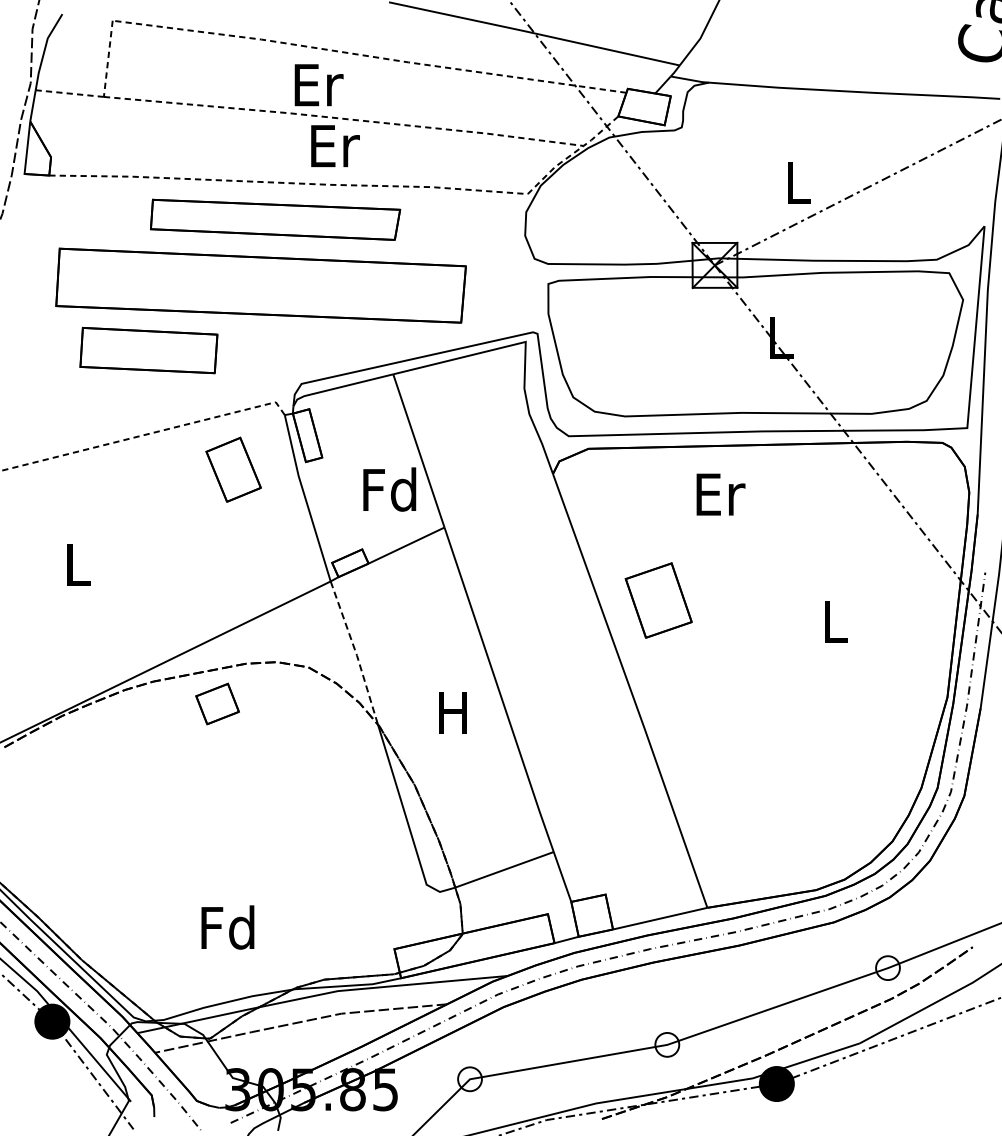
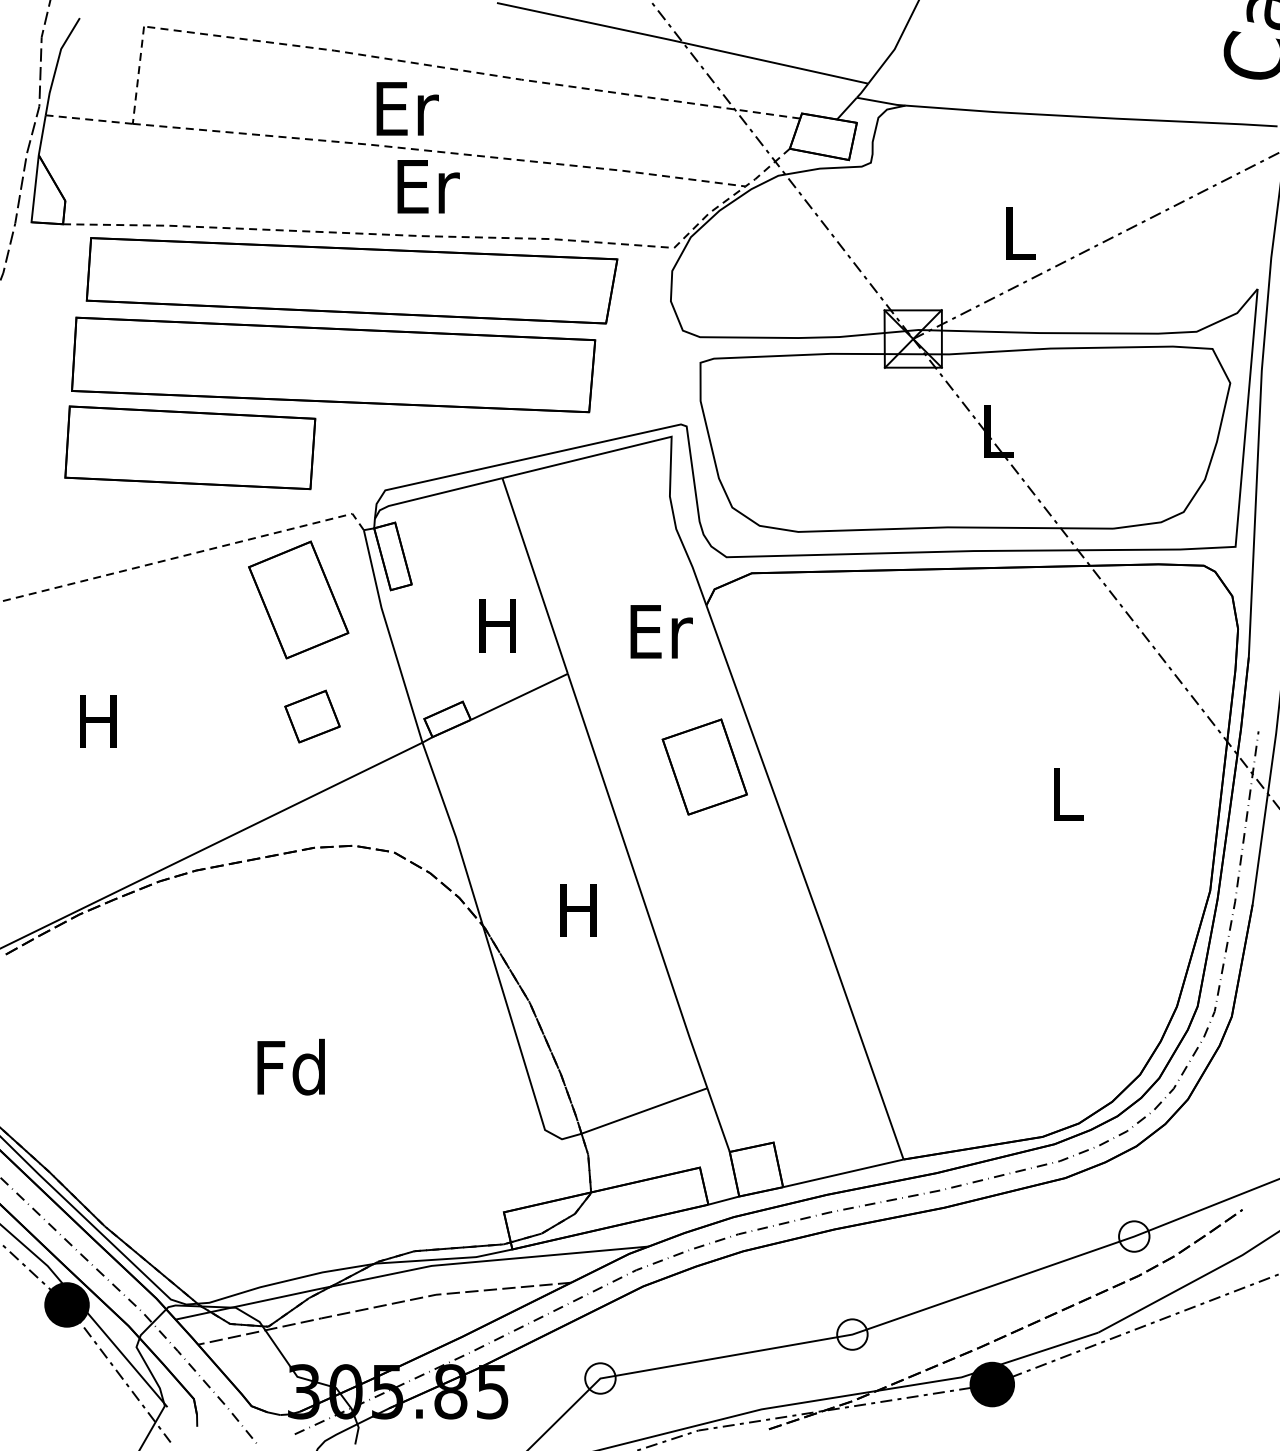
part: (275, 219) -> (351, 280), size x1.67
part: (148, 350) -> (189, 447), size x1.43
part: (233, 469) -> (298, 599), size x1.43
text: (389, 489) -> (497, 625), Fd -> H
text: (720, 494) -> (661, 631), moved
text: (76, 564) -> (97, 721), L -> H
part: (658, 600) -> (704, 767), moved
line: (356, 653) -> (455, 834), dashed -> solid
part: (217, 703) -> (312, 715), moved
text: (227, 927) -> (290, 1067), moved

